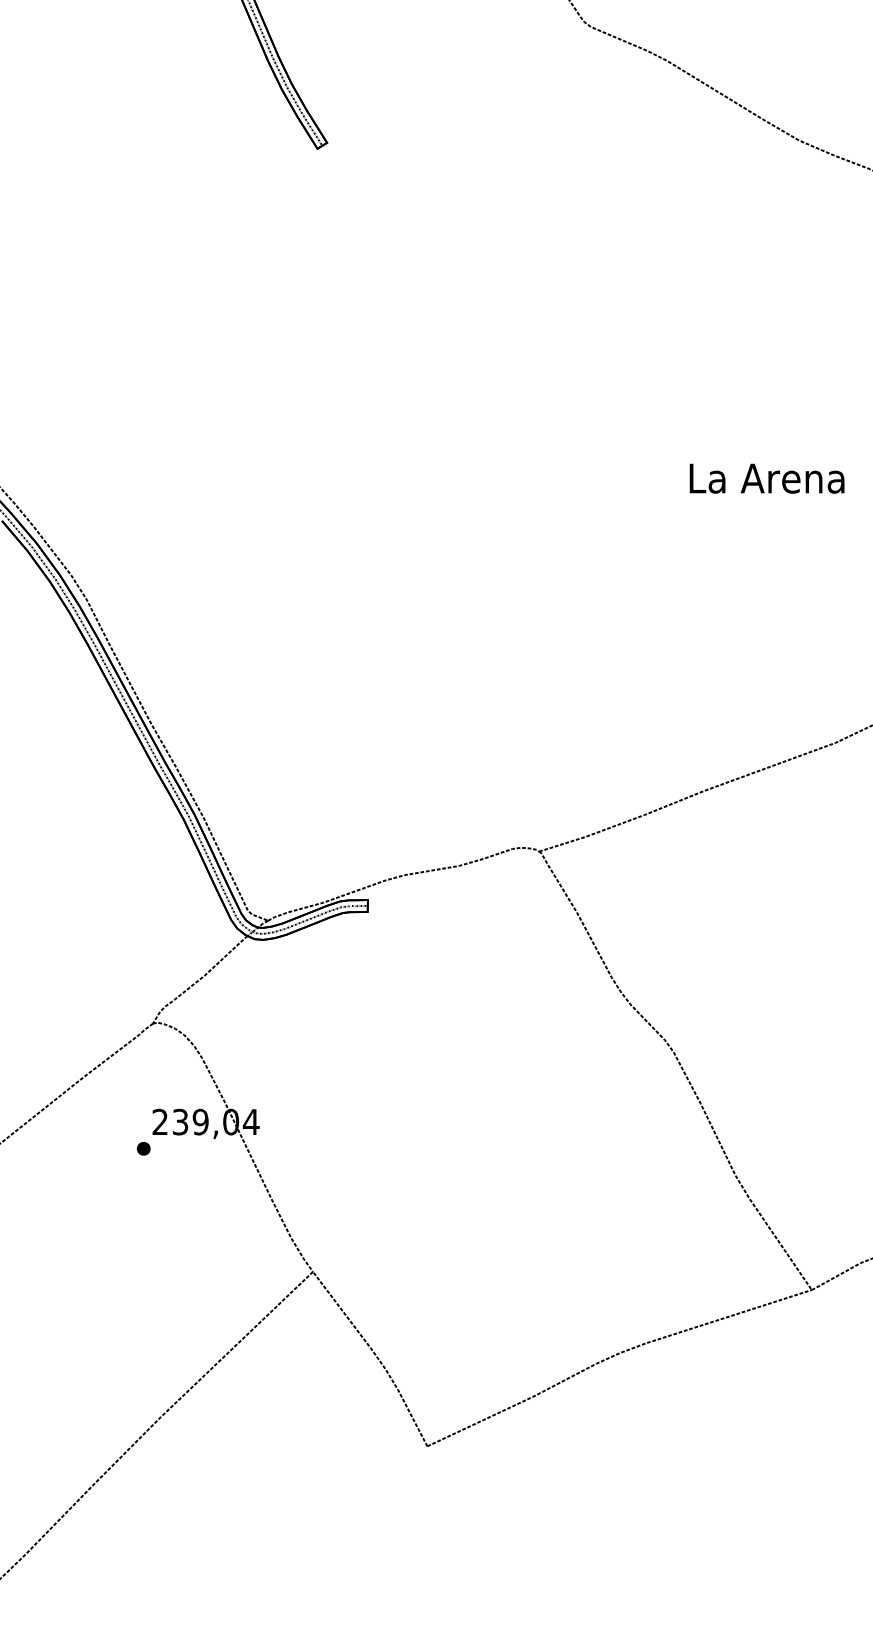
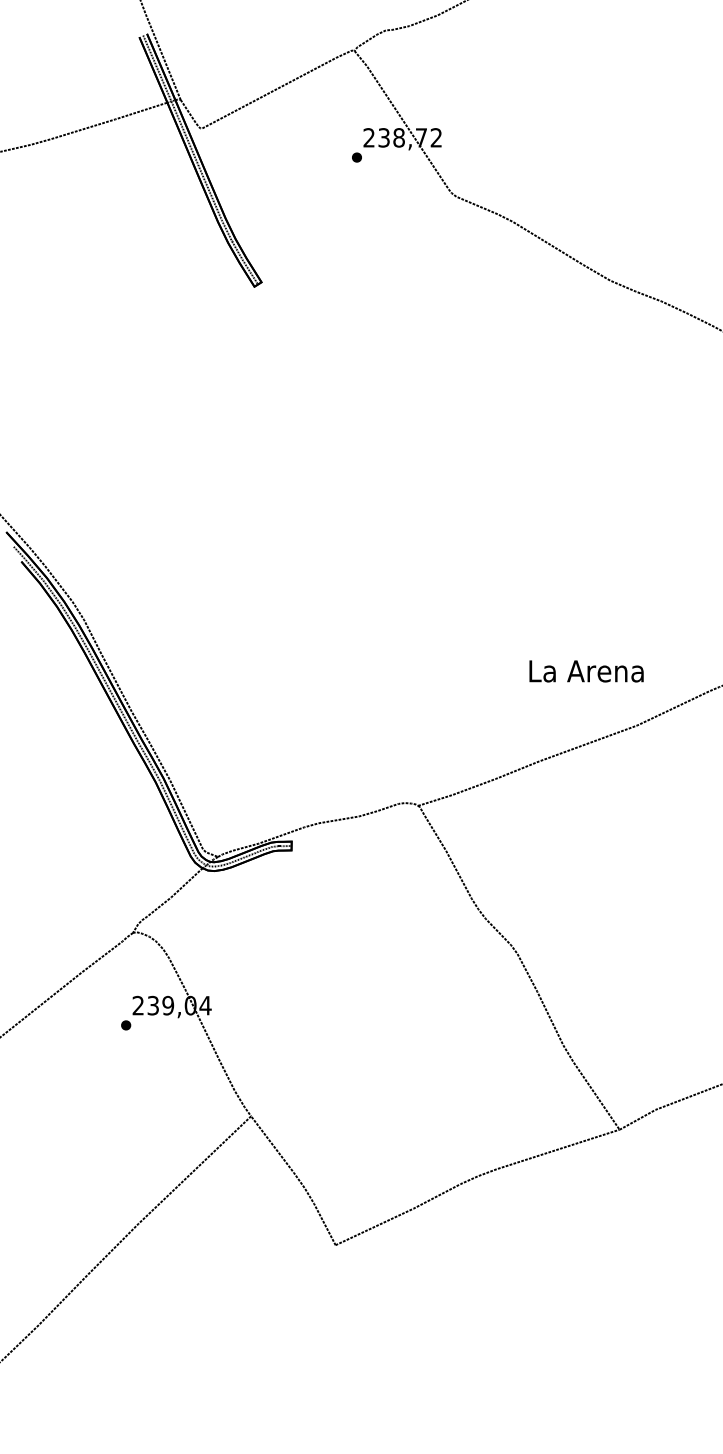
text: (766, 478) -> (586, 671), moved

